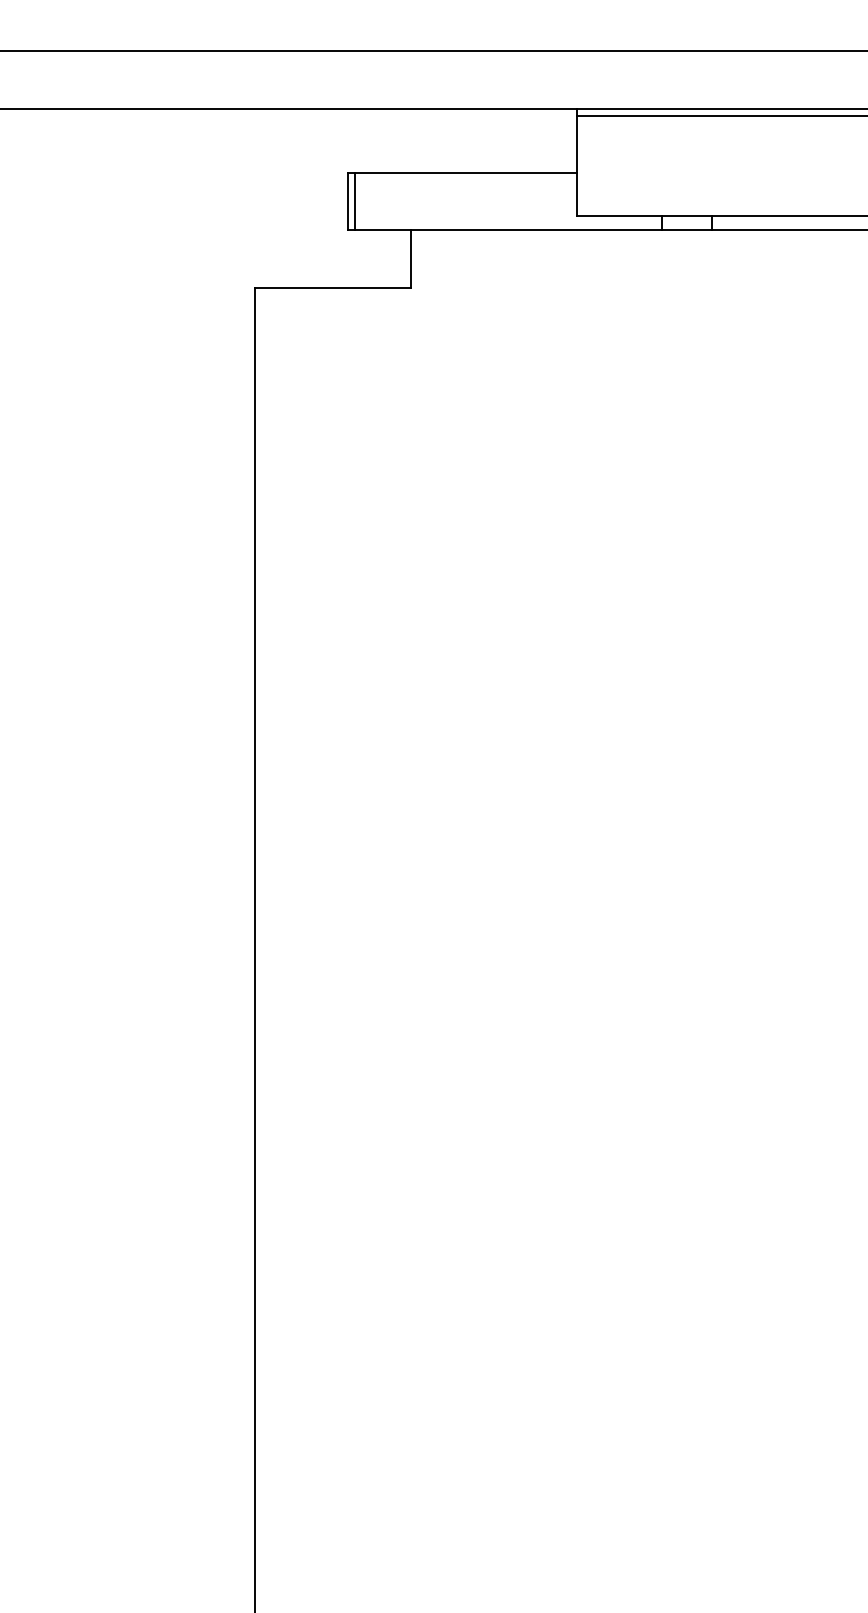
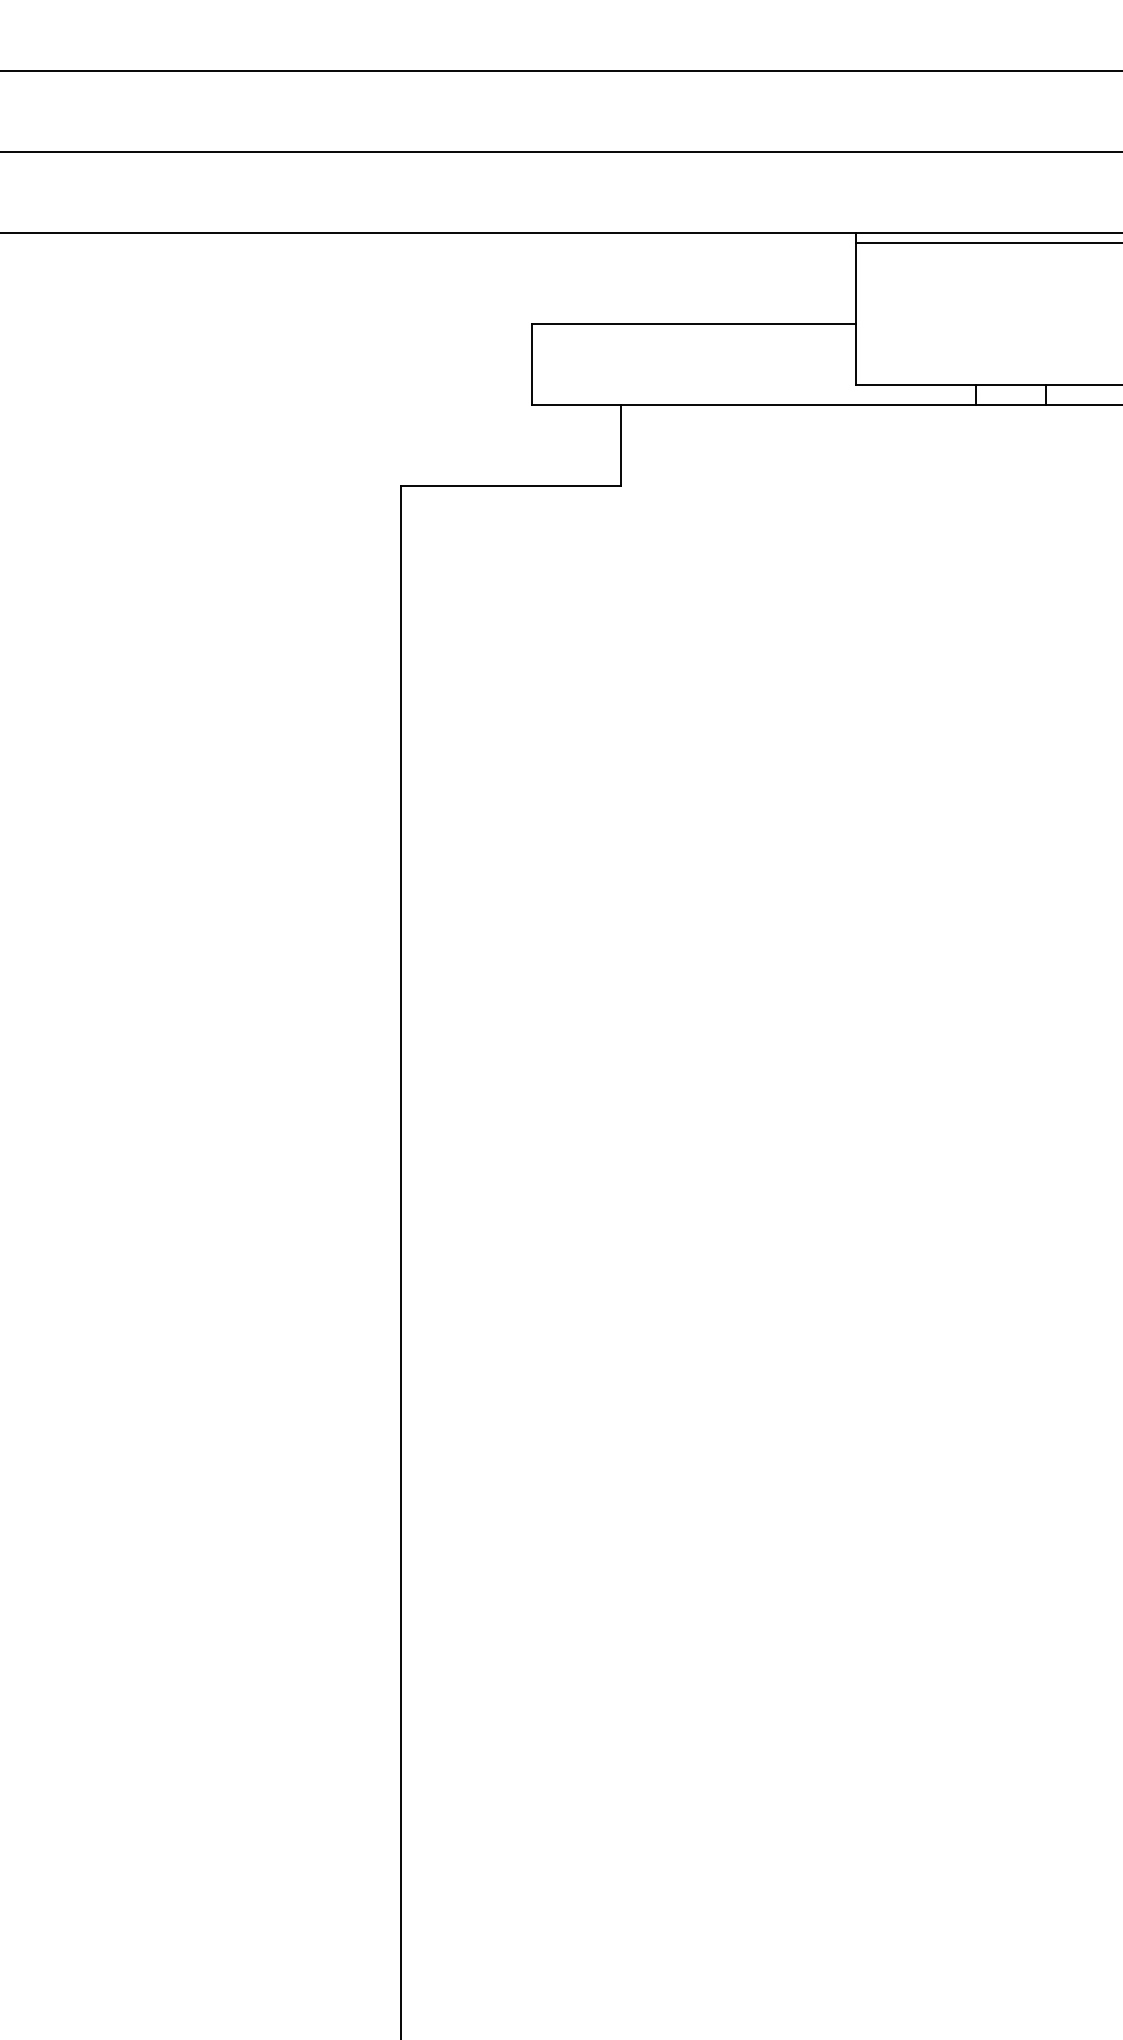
line: (355, 201) -> (542, 364), removed

